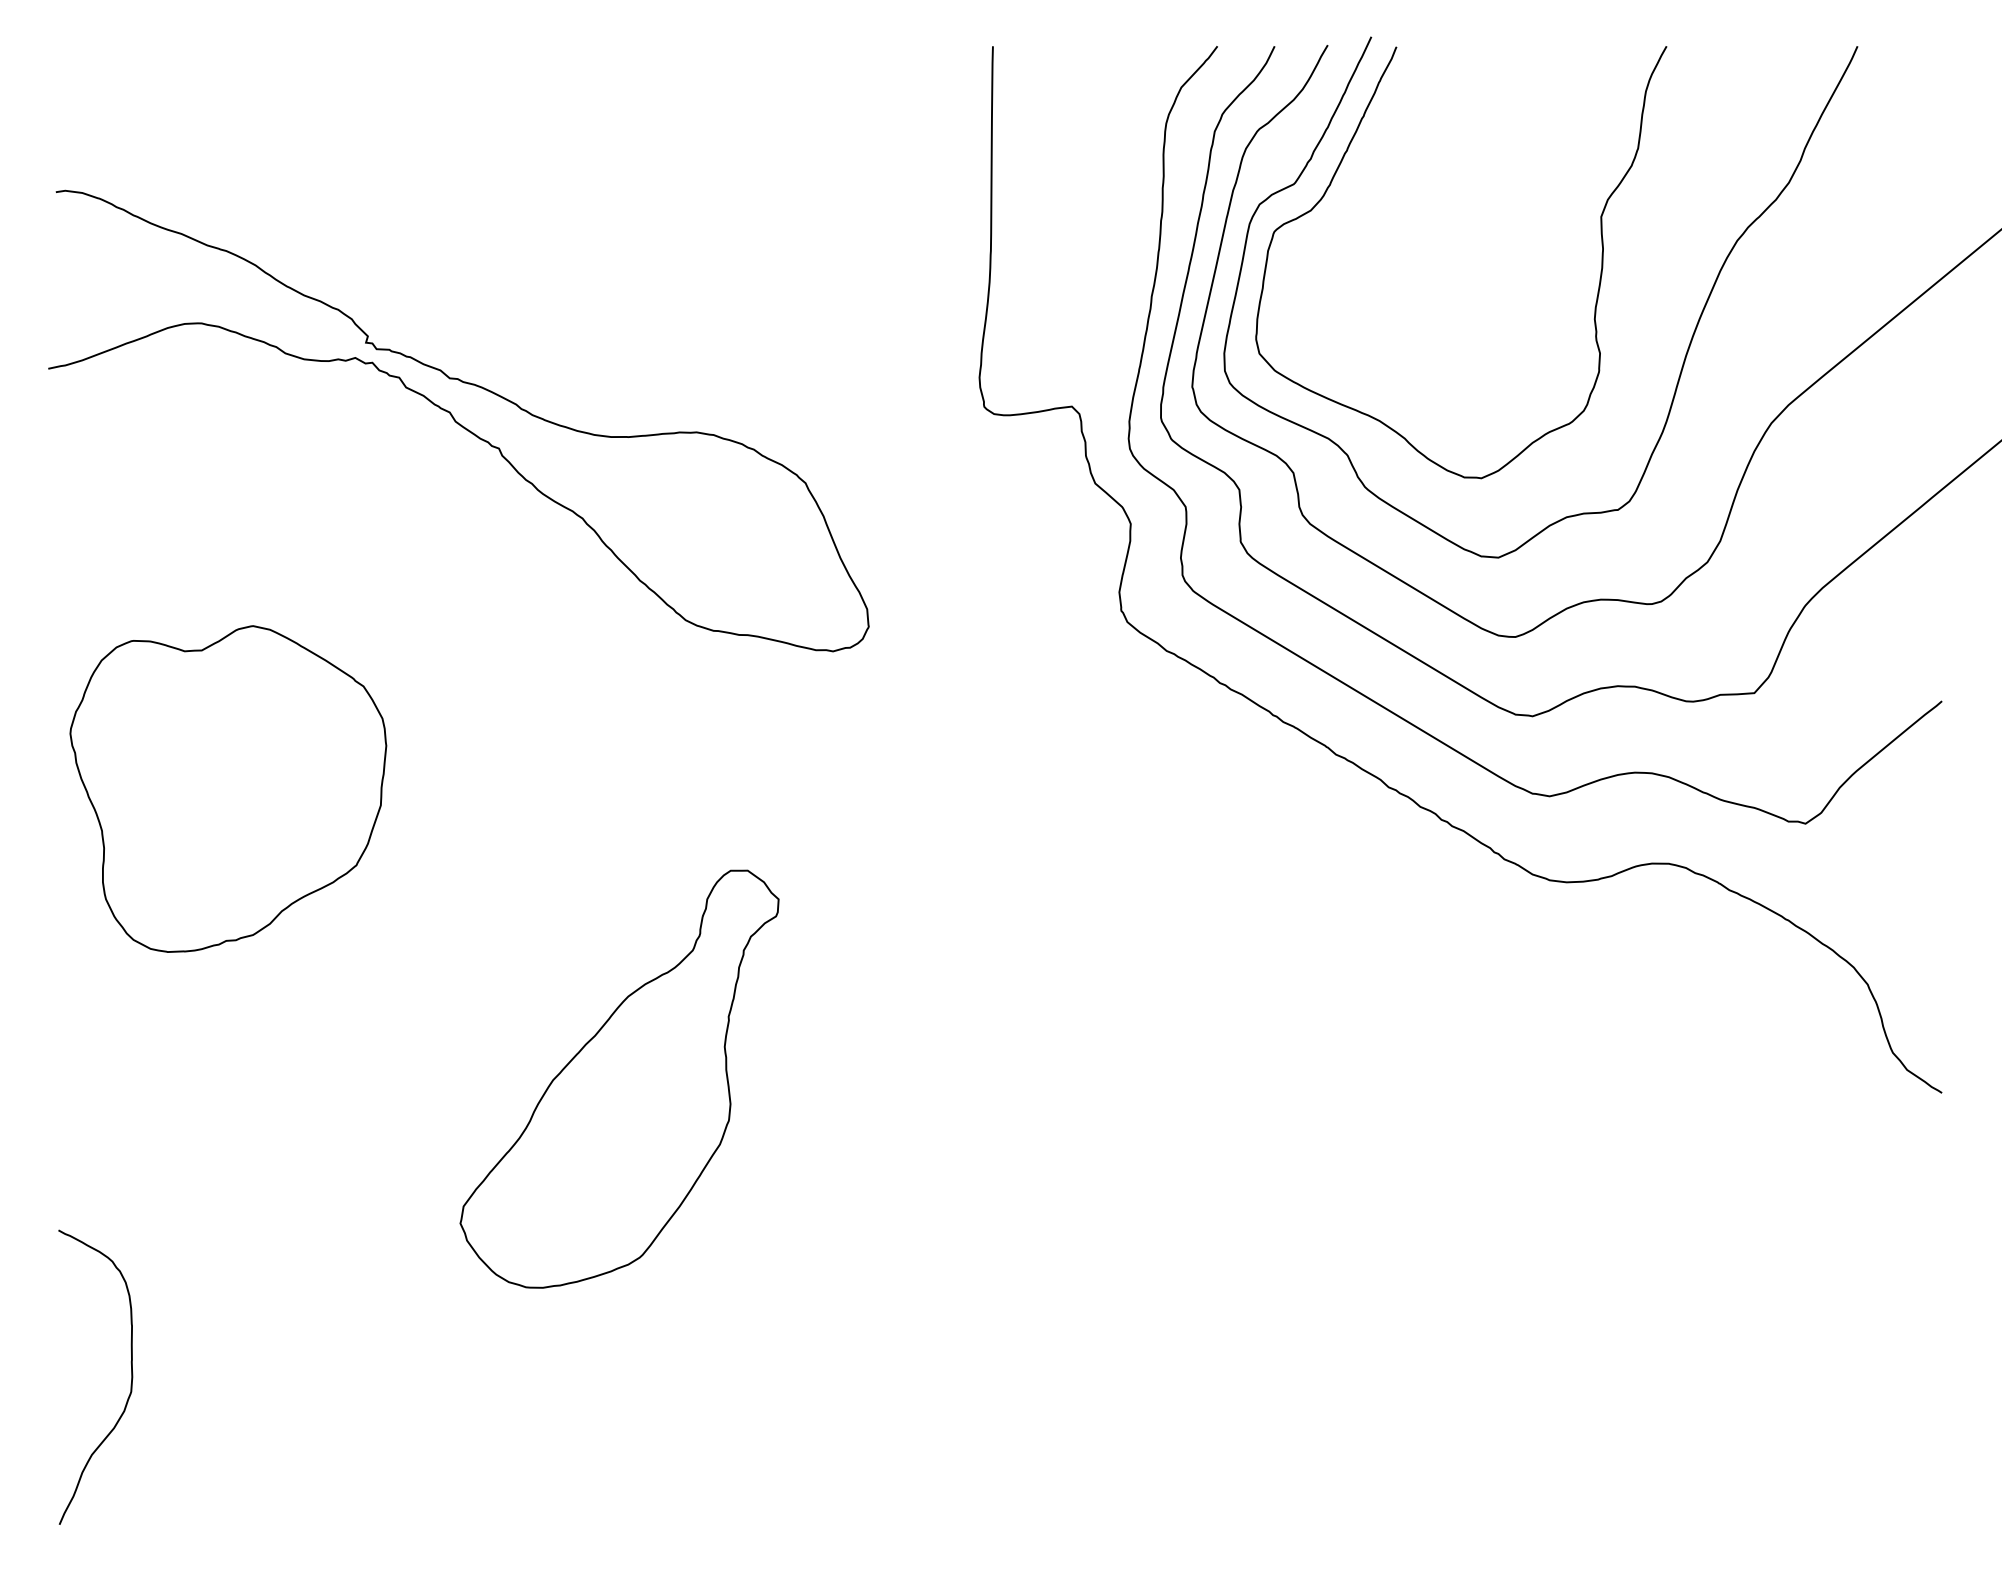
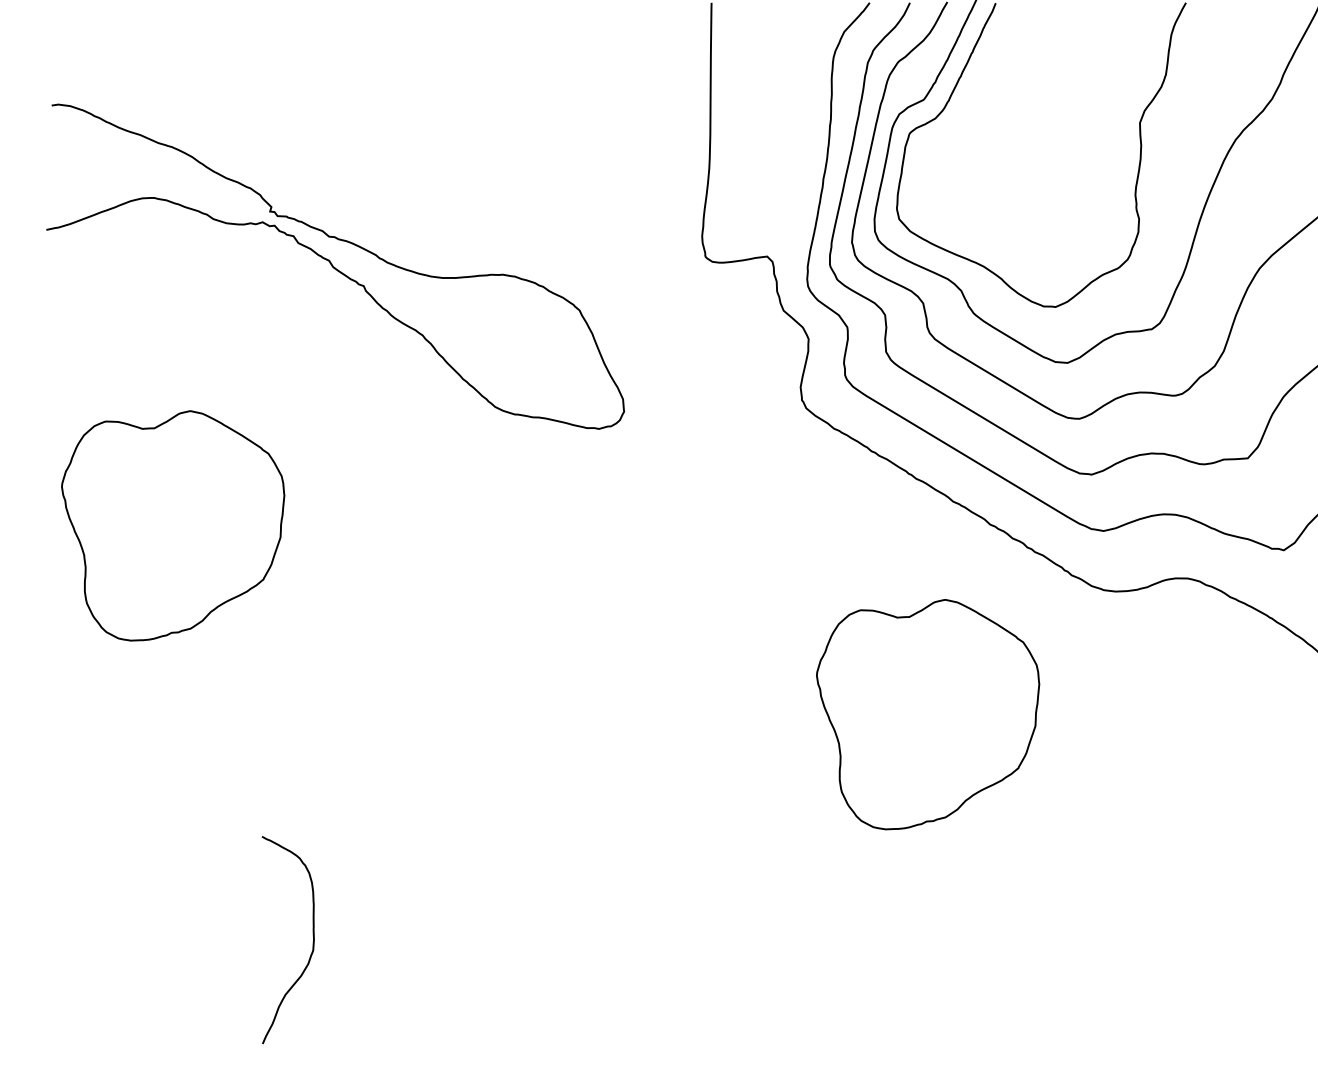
part: (1300, 1056) -> (928, 714), added
part: (619, 1078) -> (448, 729), removed
curve: (130, 1384) -> (312, 945), moved

